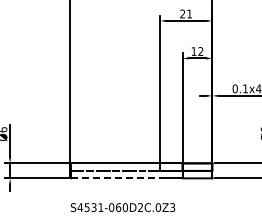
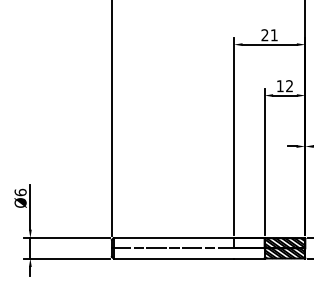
hatch: (197, 170) -> (284, 247), added
line: (116, 178) -> (174, 258), dashed -> solid

